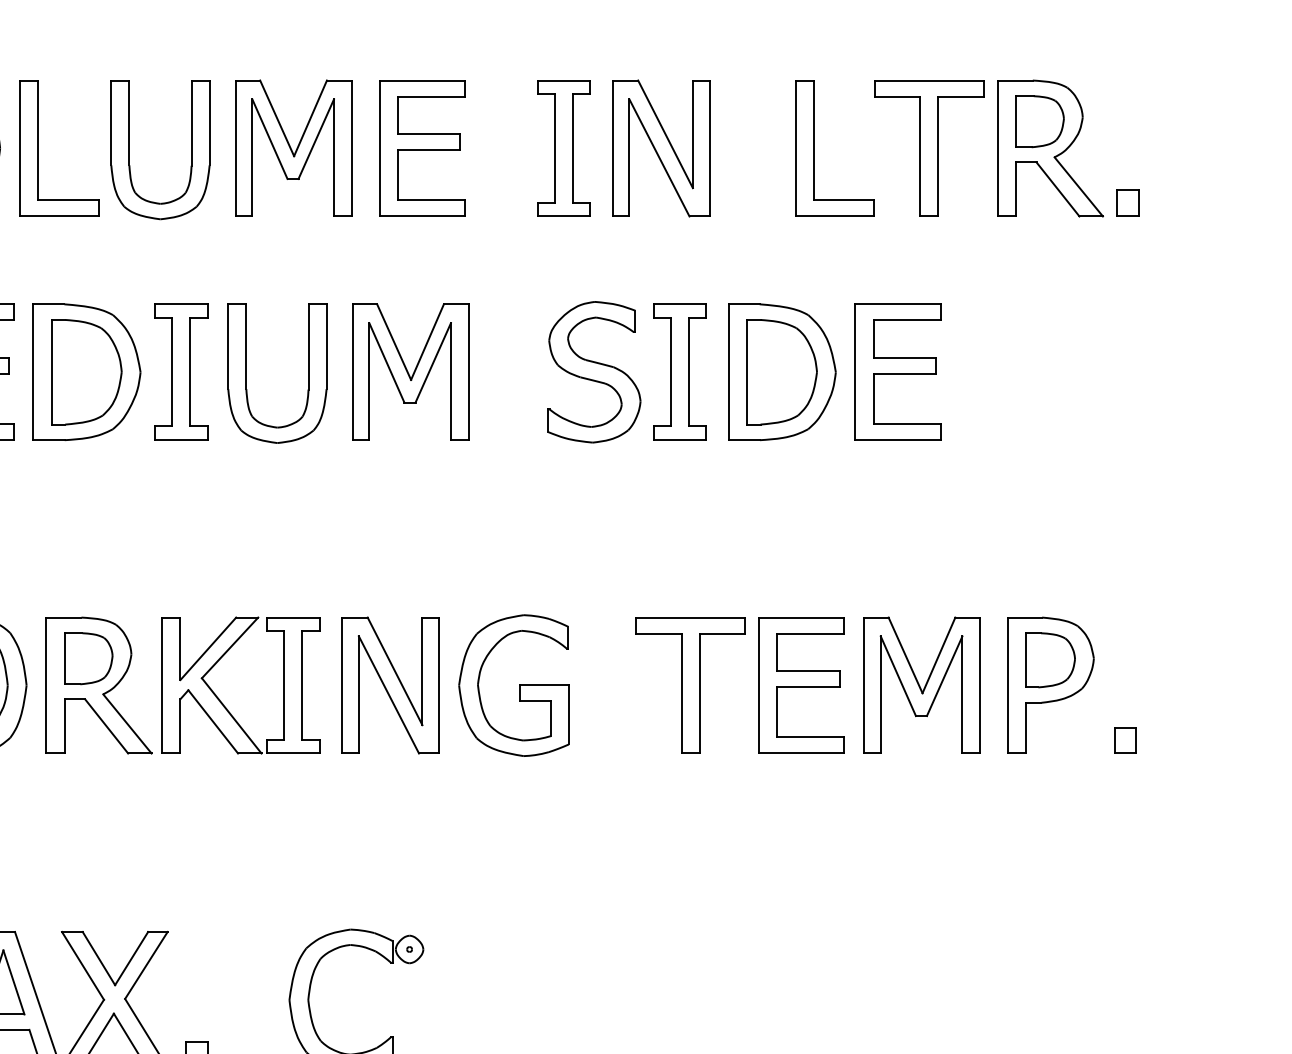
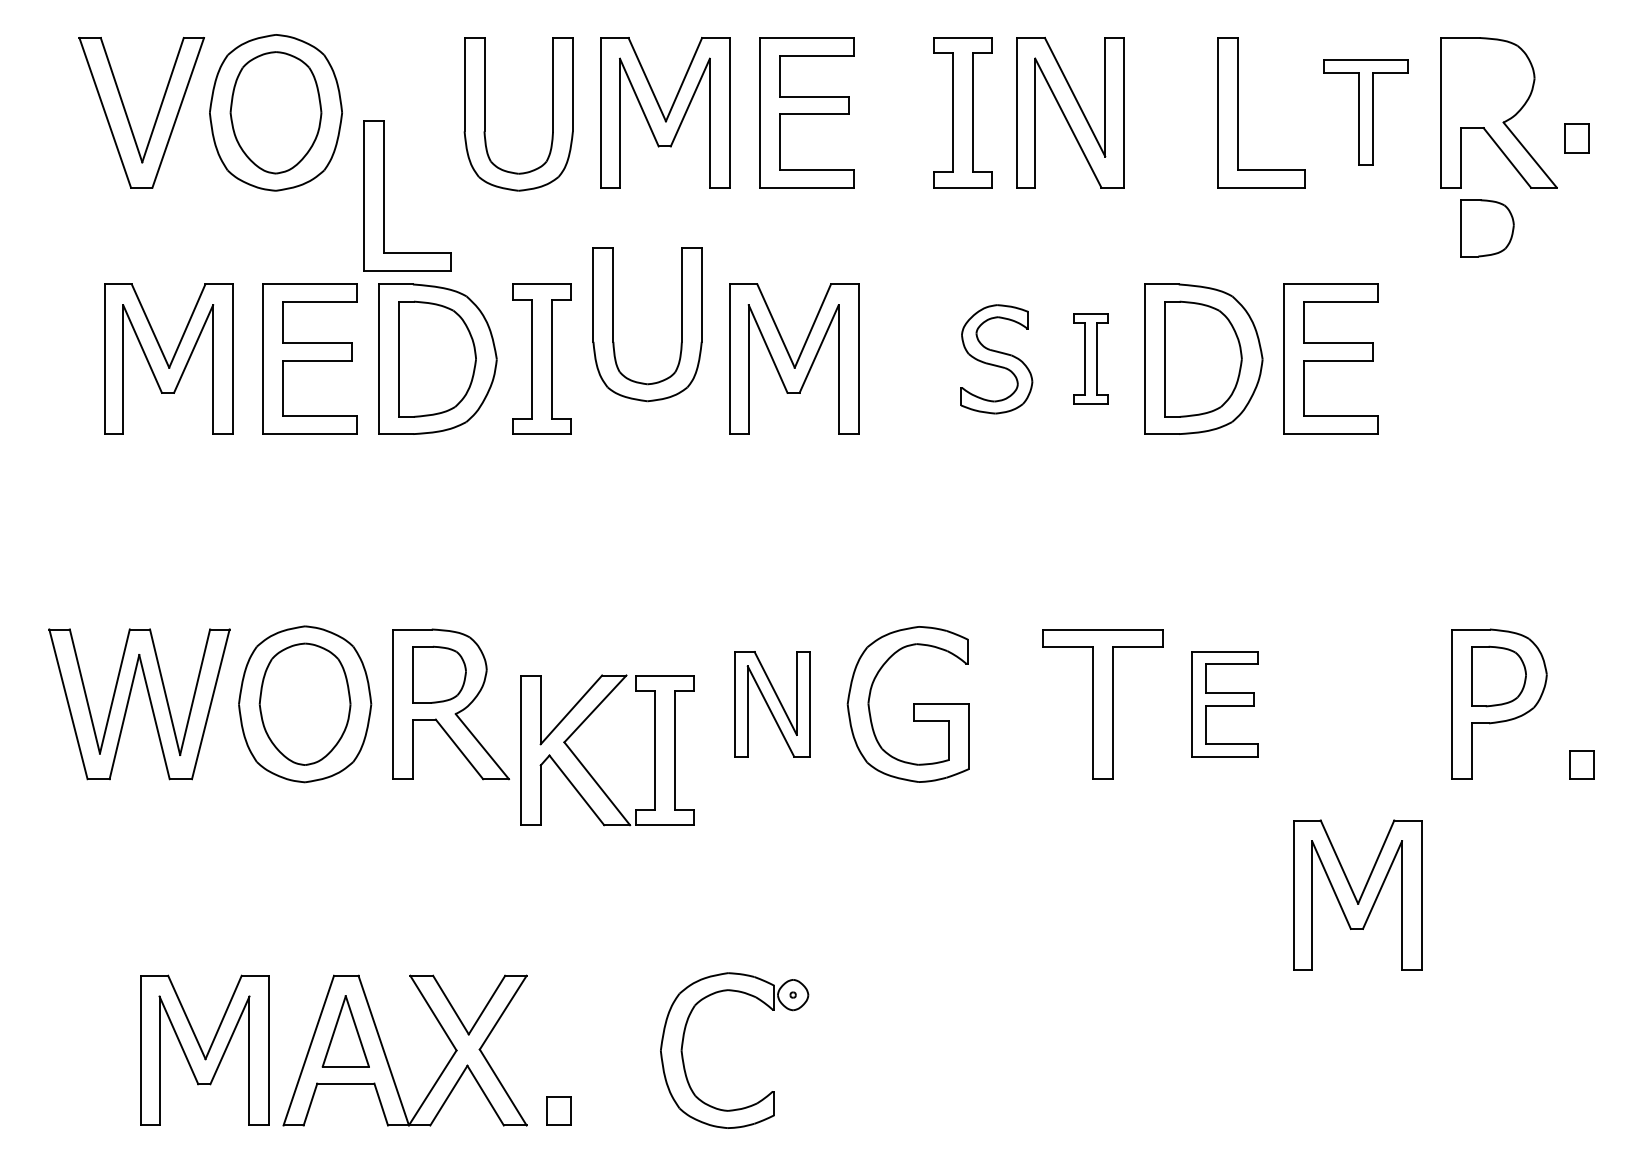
part: (1040, 121) -> (1487, 228), moved
part: (38, 148) -> (384, 195), moved
part: (929, 148) -> (1365, 112), size x0.7
part: (1128, 203) -> (1576, 138), moved
part: (679, 371) -> (1090, 358), size x0.6
part: (594, 372) -> (996, 359), size x0.7
part: (246, 373) -> (613, 324), moved
part: (921, 684) -> (1357, 894), moved
part: (390, 685) -> (772, 704), size x0.7
part: (801, 685) -> (1224, 704), size x0.7
part: (222, 702) -> (587, 769), moved

